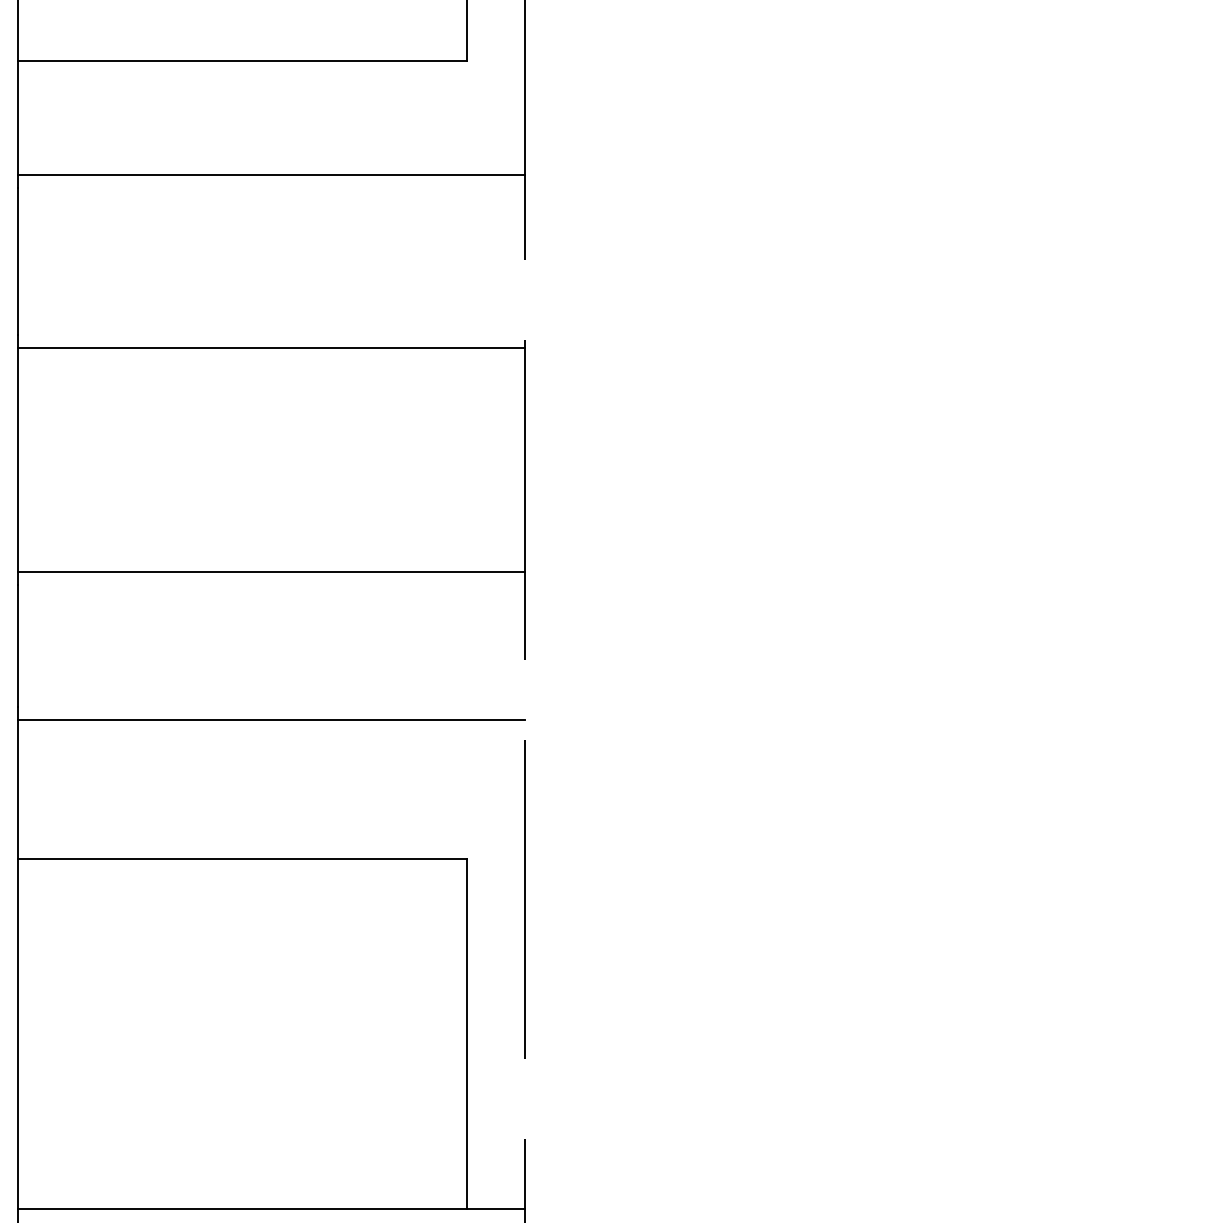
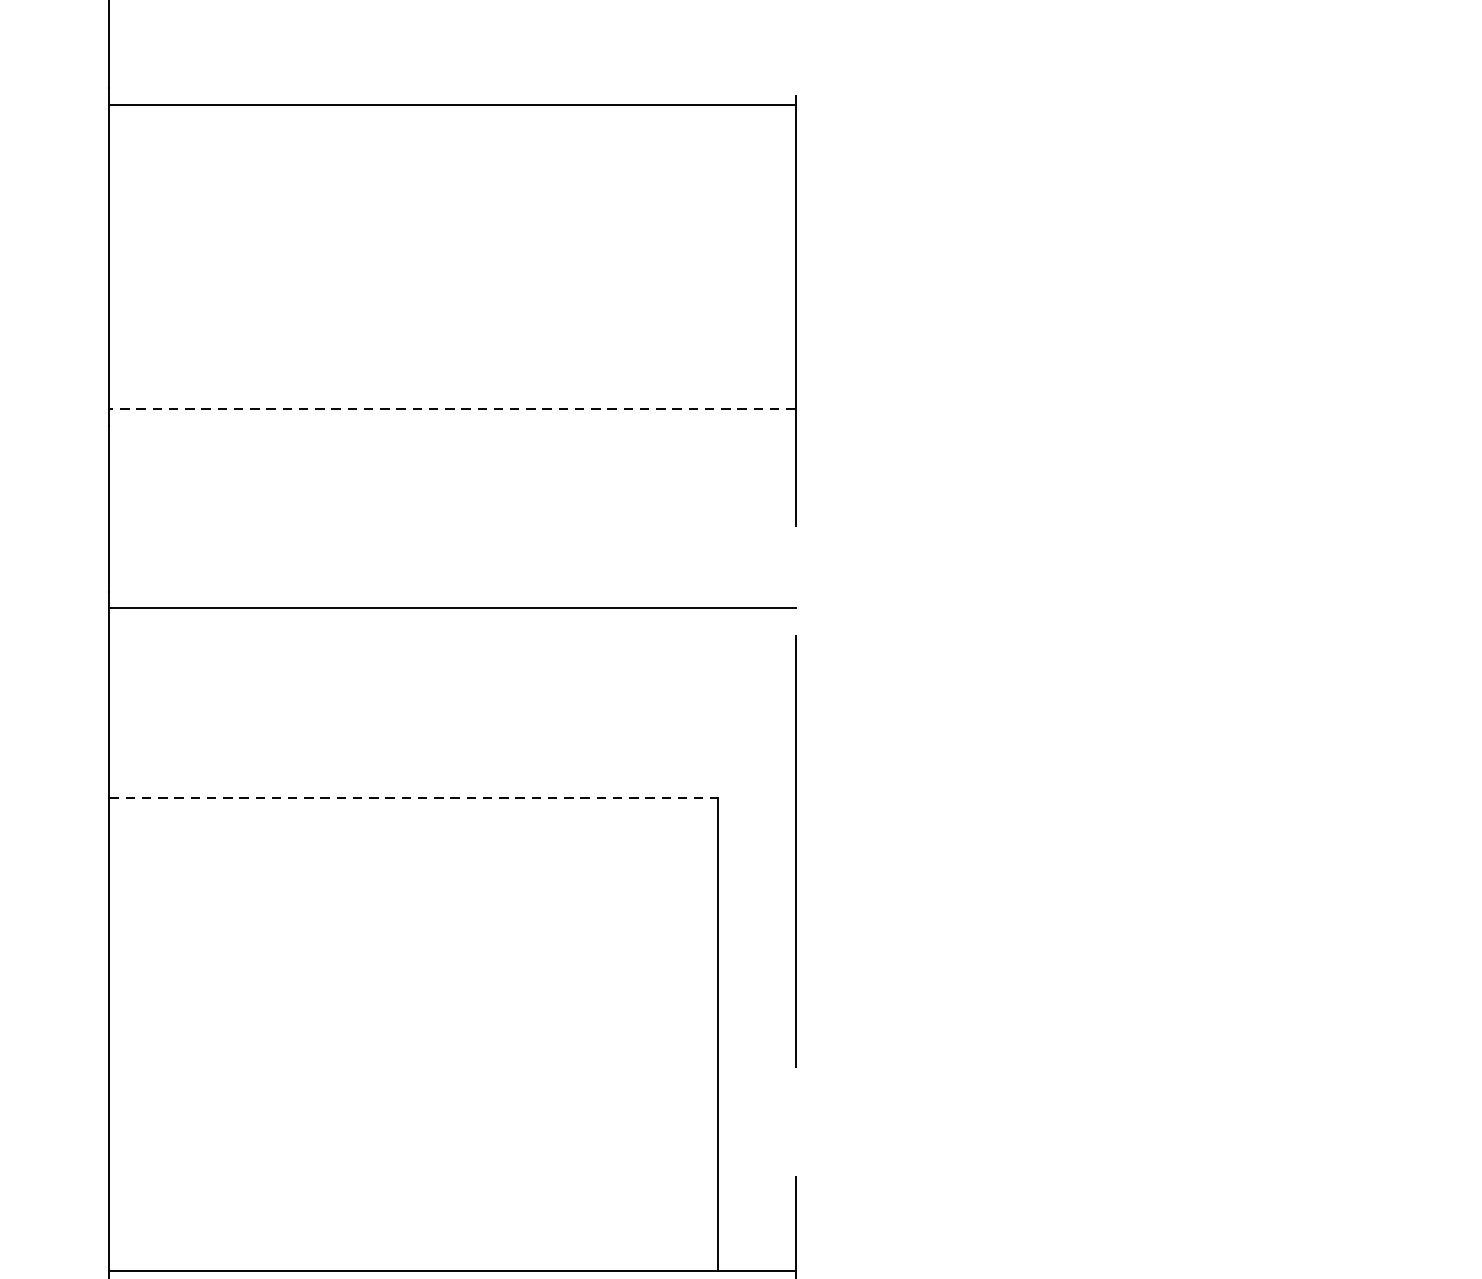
line: (271, 572) -> (452, 409), solid -> dashed
line: (242, 859) -> (413, 797), solid -> dashed

